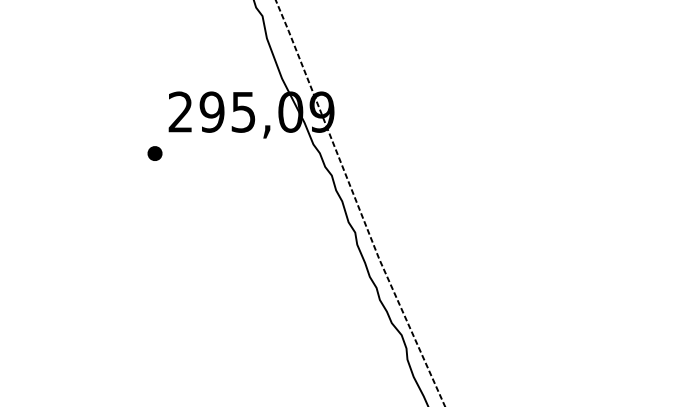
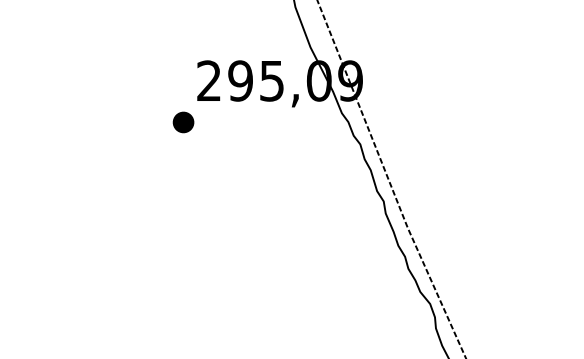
part: (154, 153) -> (183, 122), size x1.43

